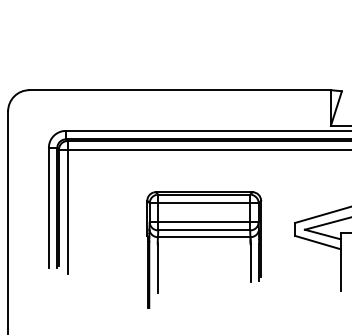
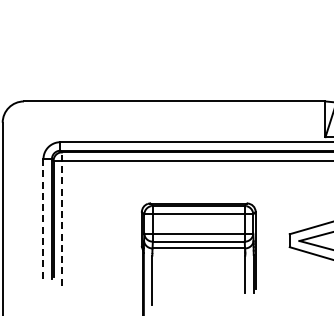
line: (48, 207) -> (43, 218), solid -> dashed
line: (67, 207) -> (62, 218), solid -> dashed

